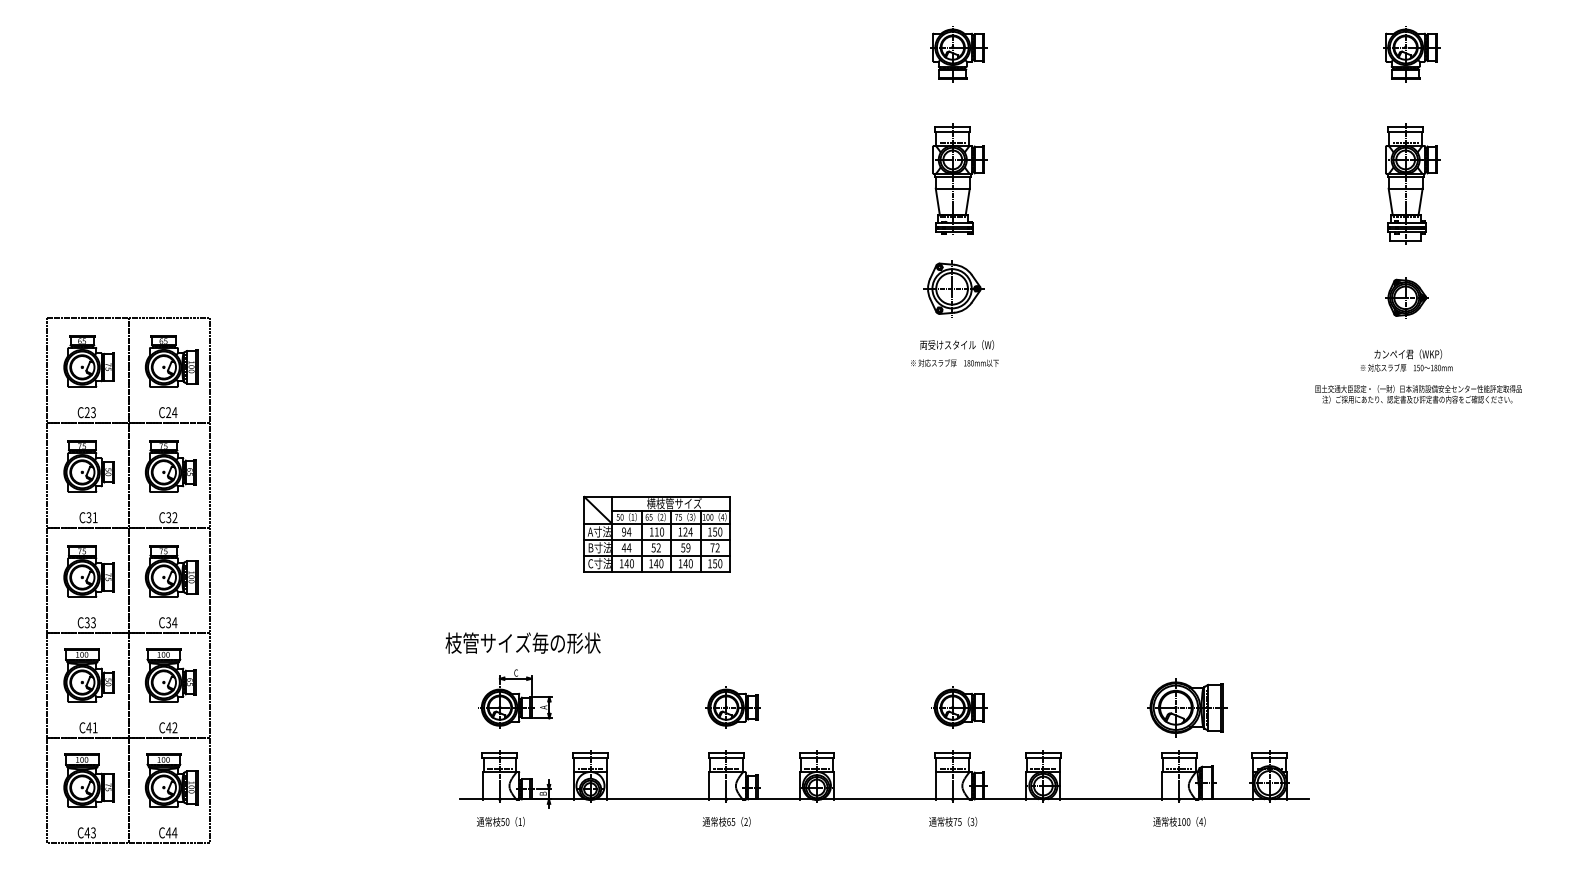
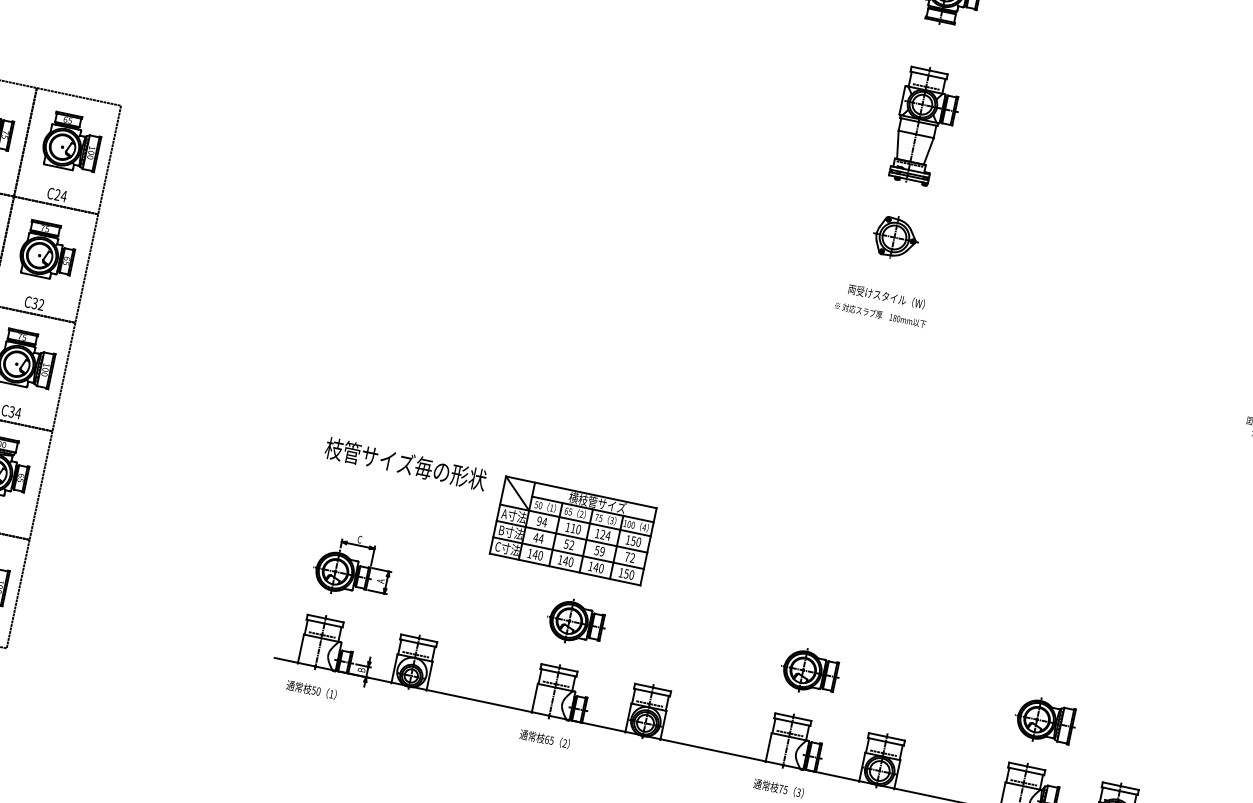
part: (954, 287) -> (896, 236), size x0.71
part: (656, 533) -> (572, 529), moved
text: (522, 642) -> (405, 463), moved
part: (1187, 707) -> (1045, 721), size x0.71

